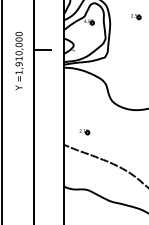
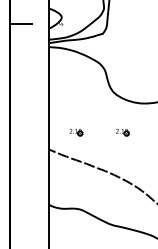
part: (119, 132) -> (122, 133), added

